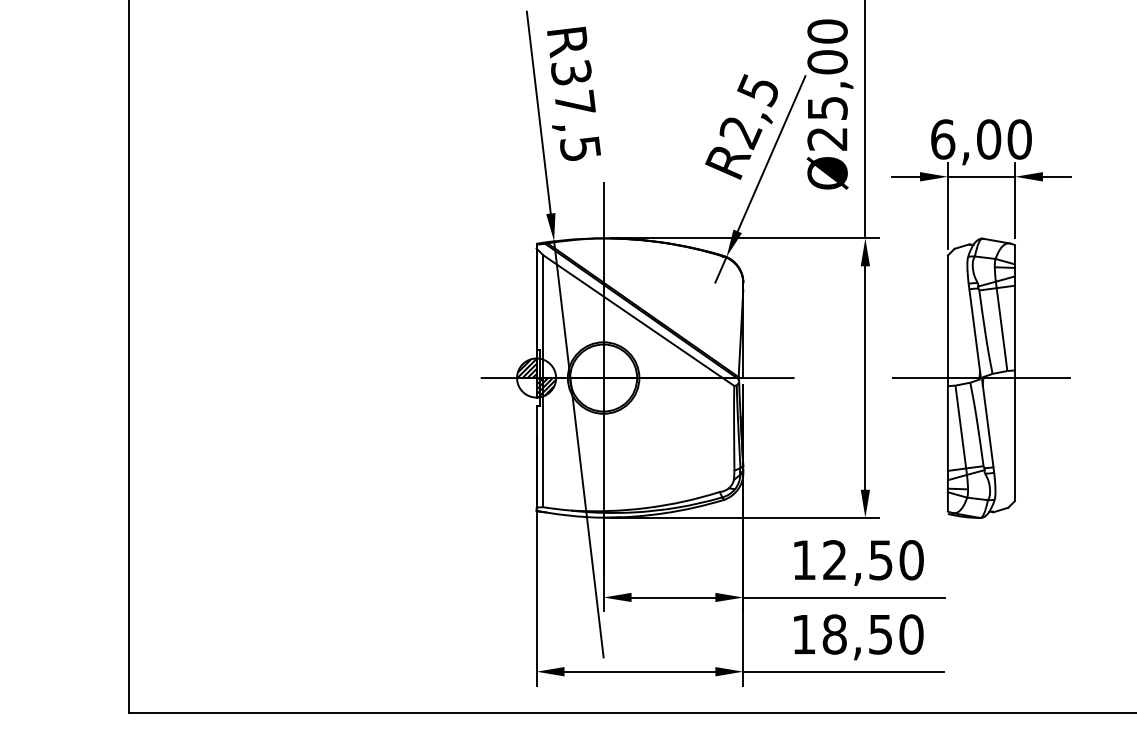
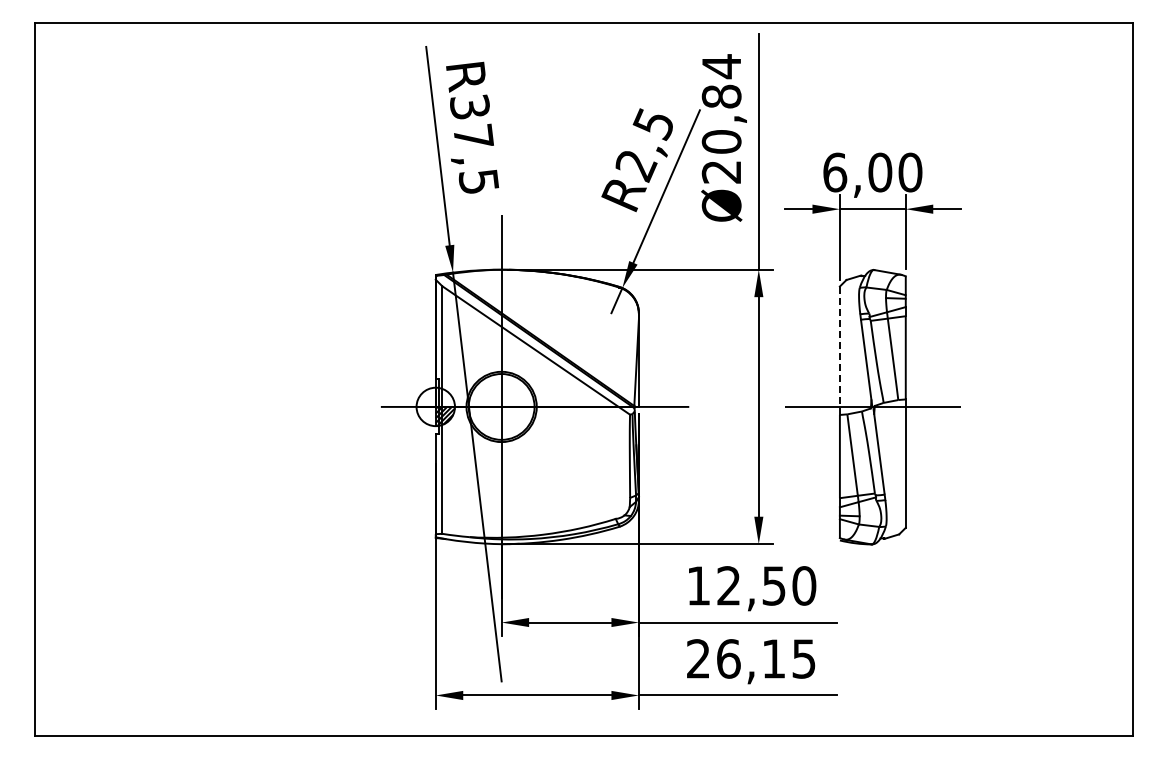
text: (827, 69) -> (721, 103), Ø25,00 -> Ø20,84
line: (947, 321) -> (839, 351), solid -> dashed
hatch: (527, 368) -> (426, 397), removed
text: (857, 634) -> (751, 658), 18,50 -> 26,15

